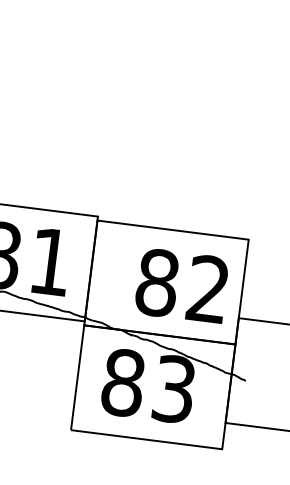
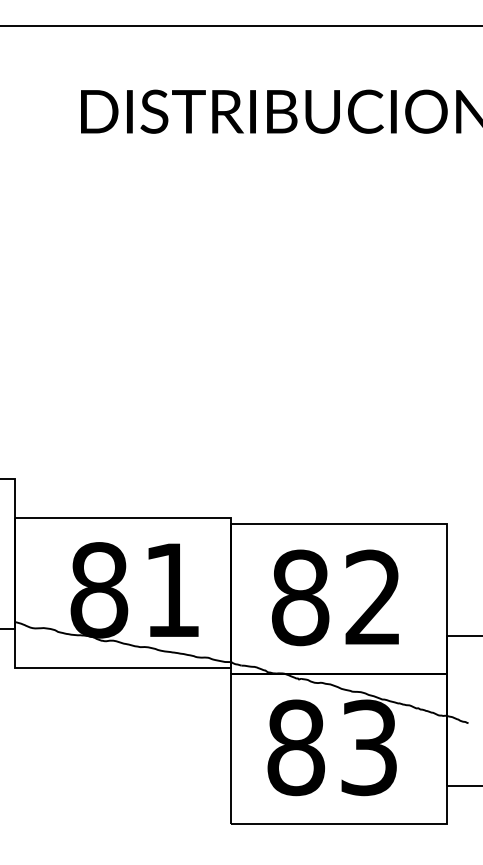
text: (181, 285) -> (335, 597), moved

